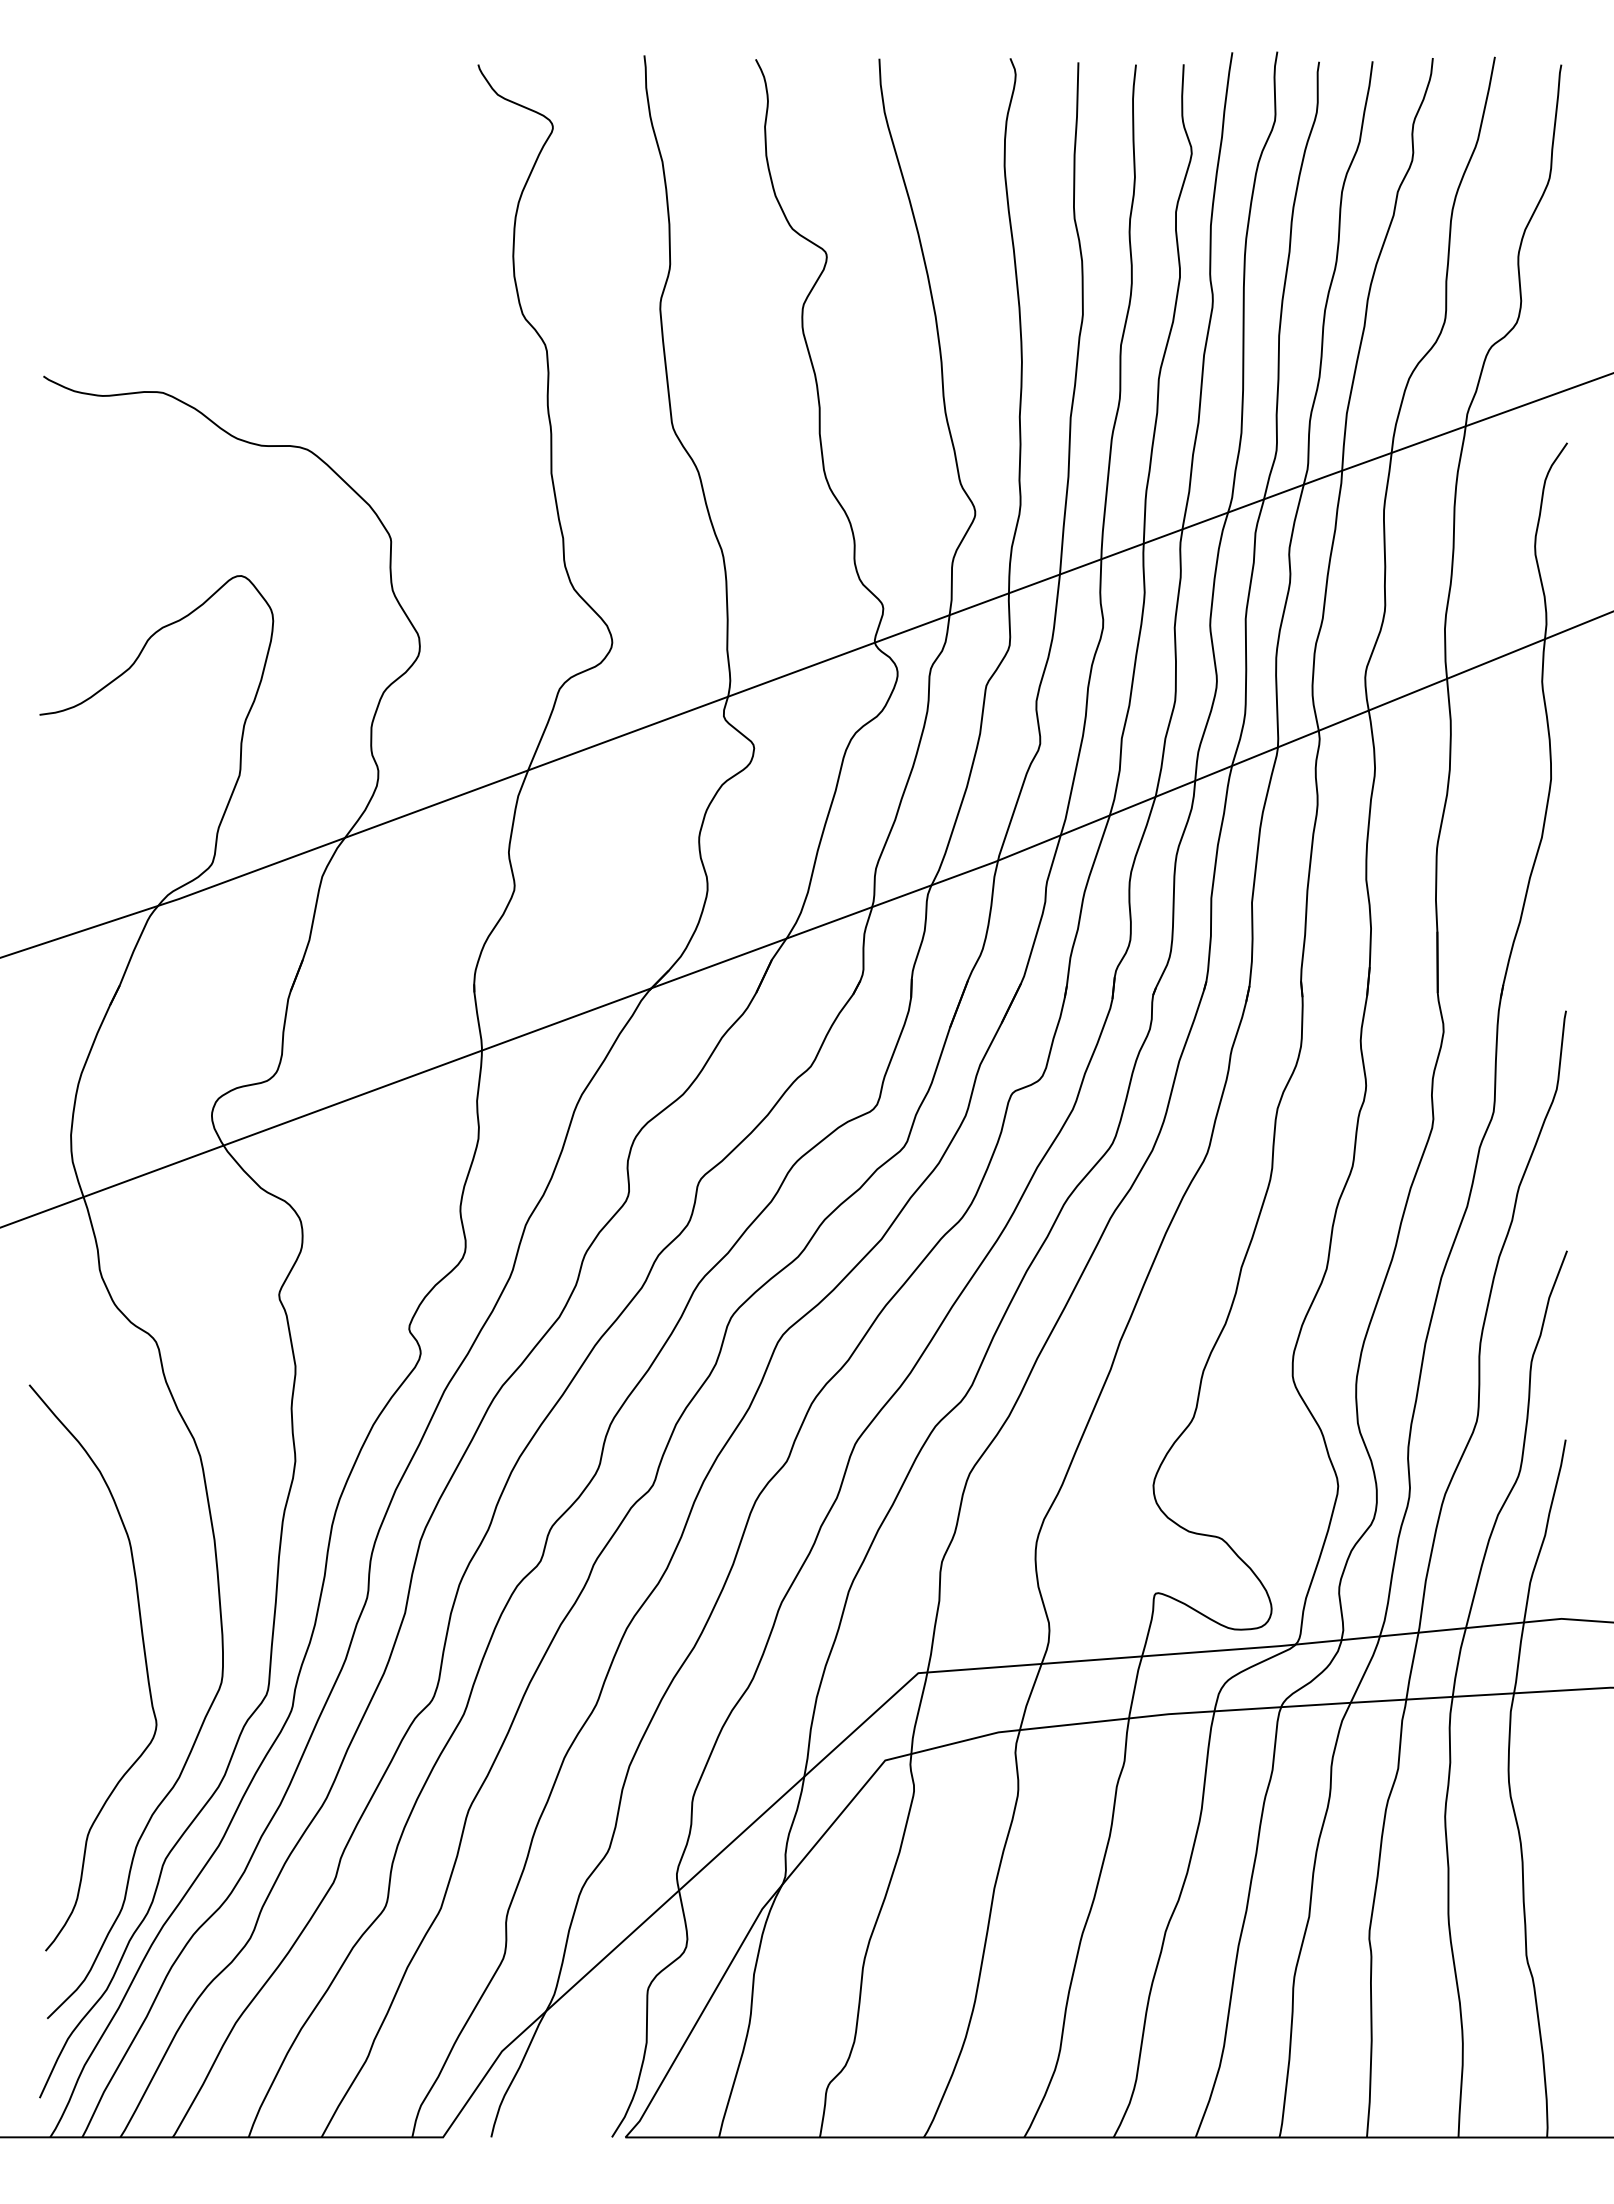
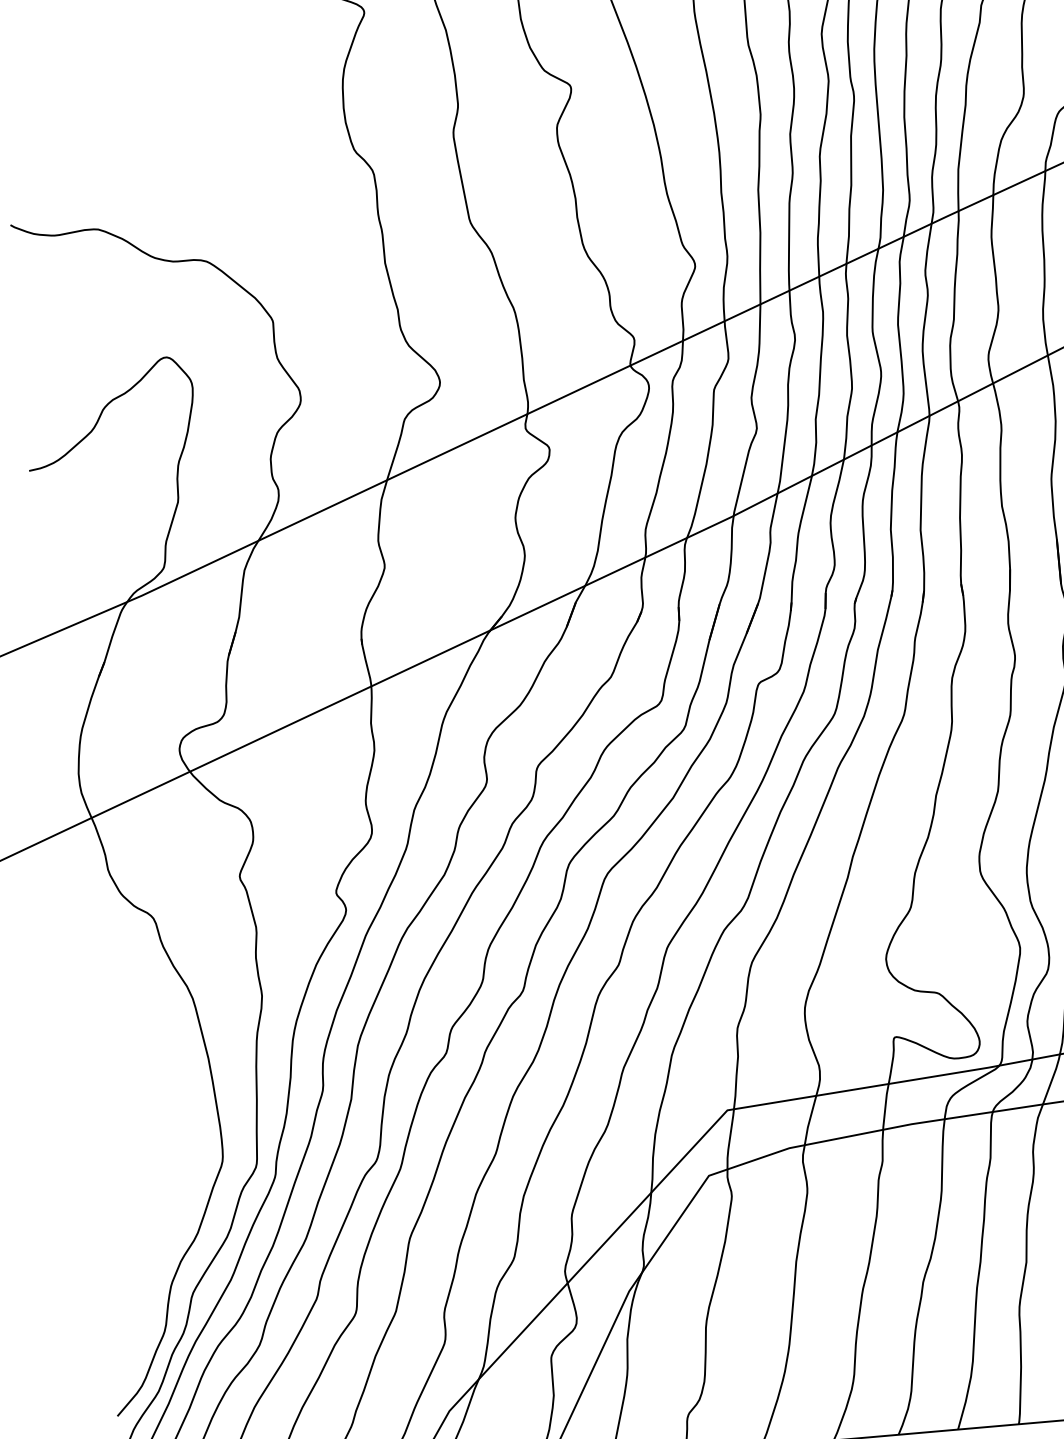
curve: (144, 1659) -> (165, 1149), removed

